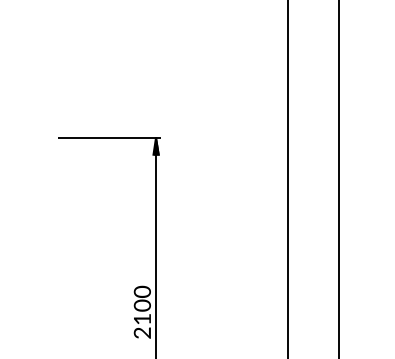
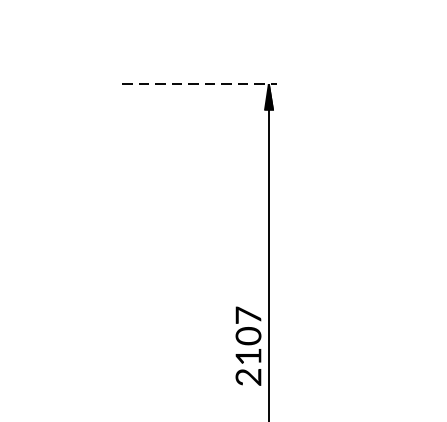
line: (109, 137) -> (199, 83), solid -> dashed
text: (141, 291) -> (247, 314), 2100 -> 2107

